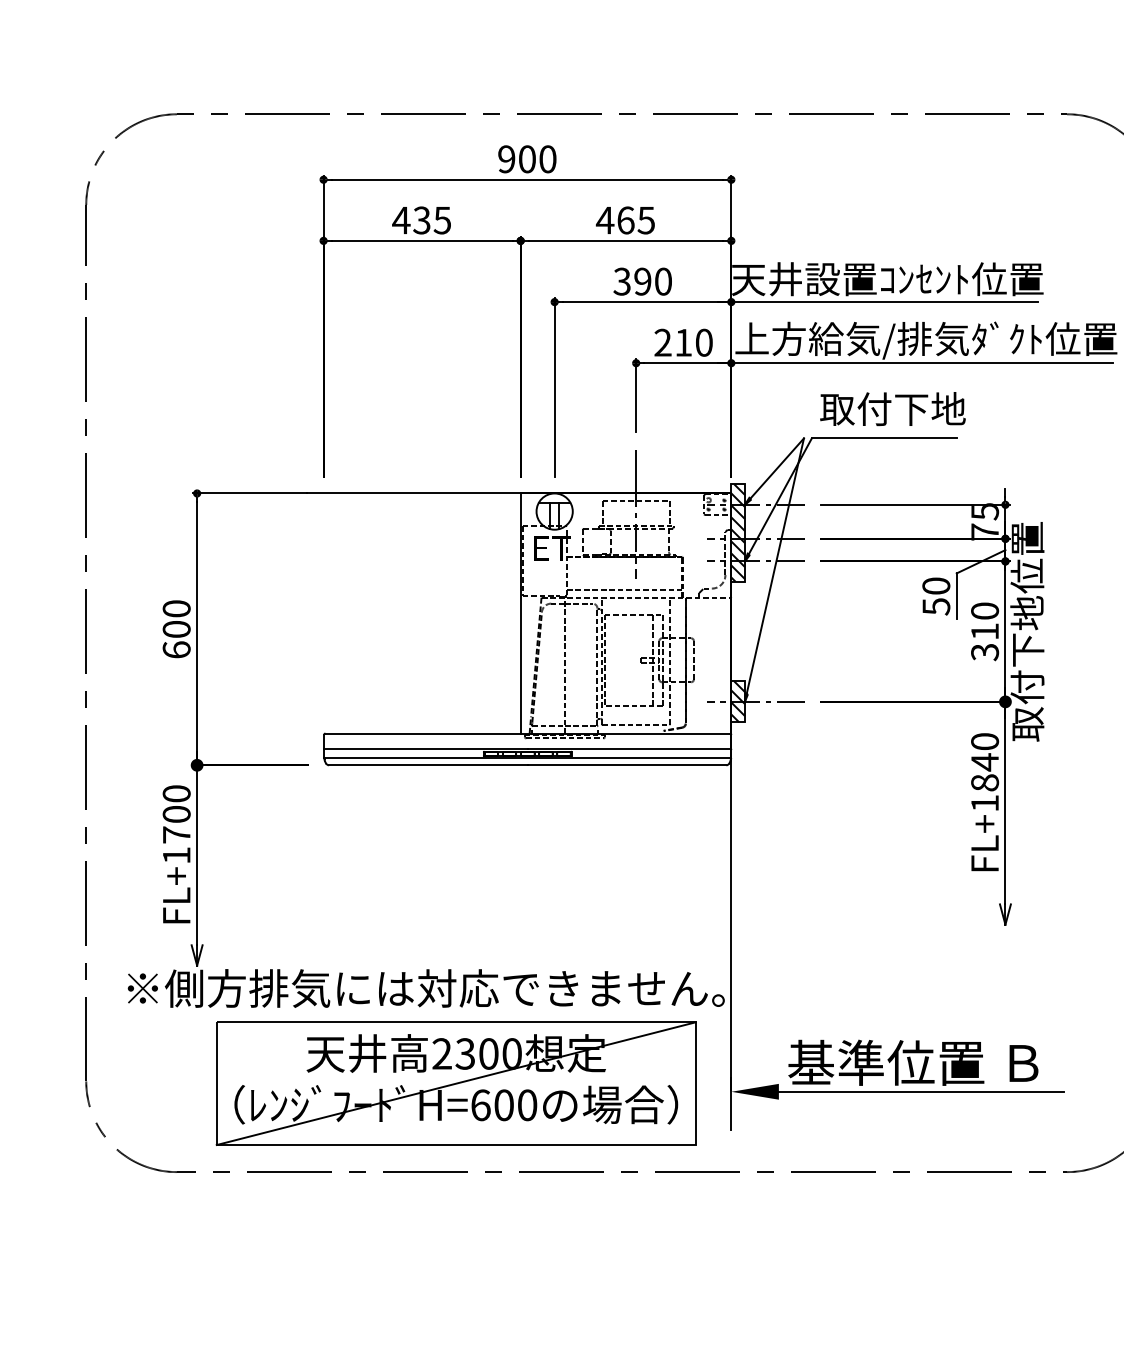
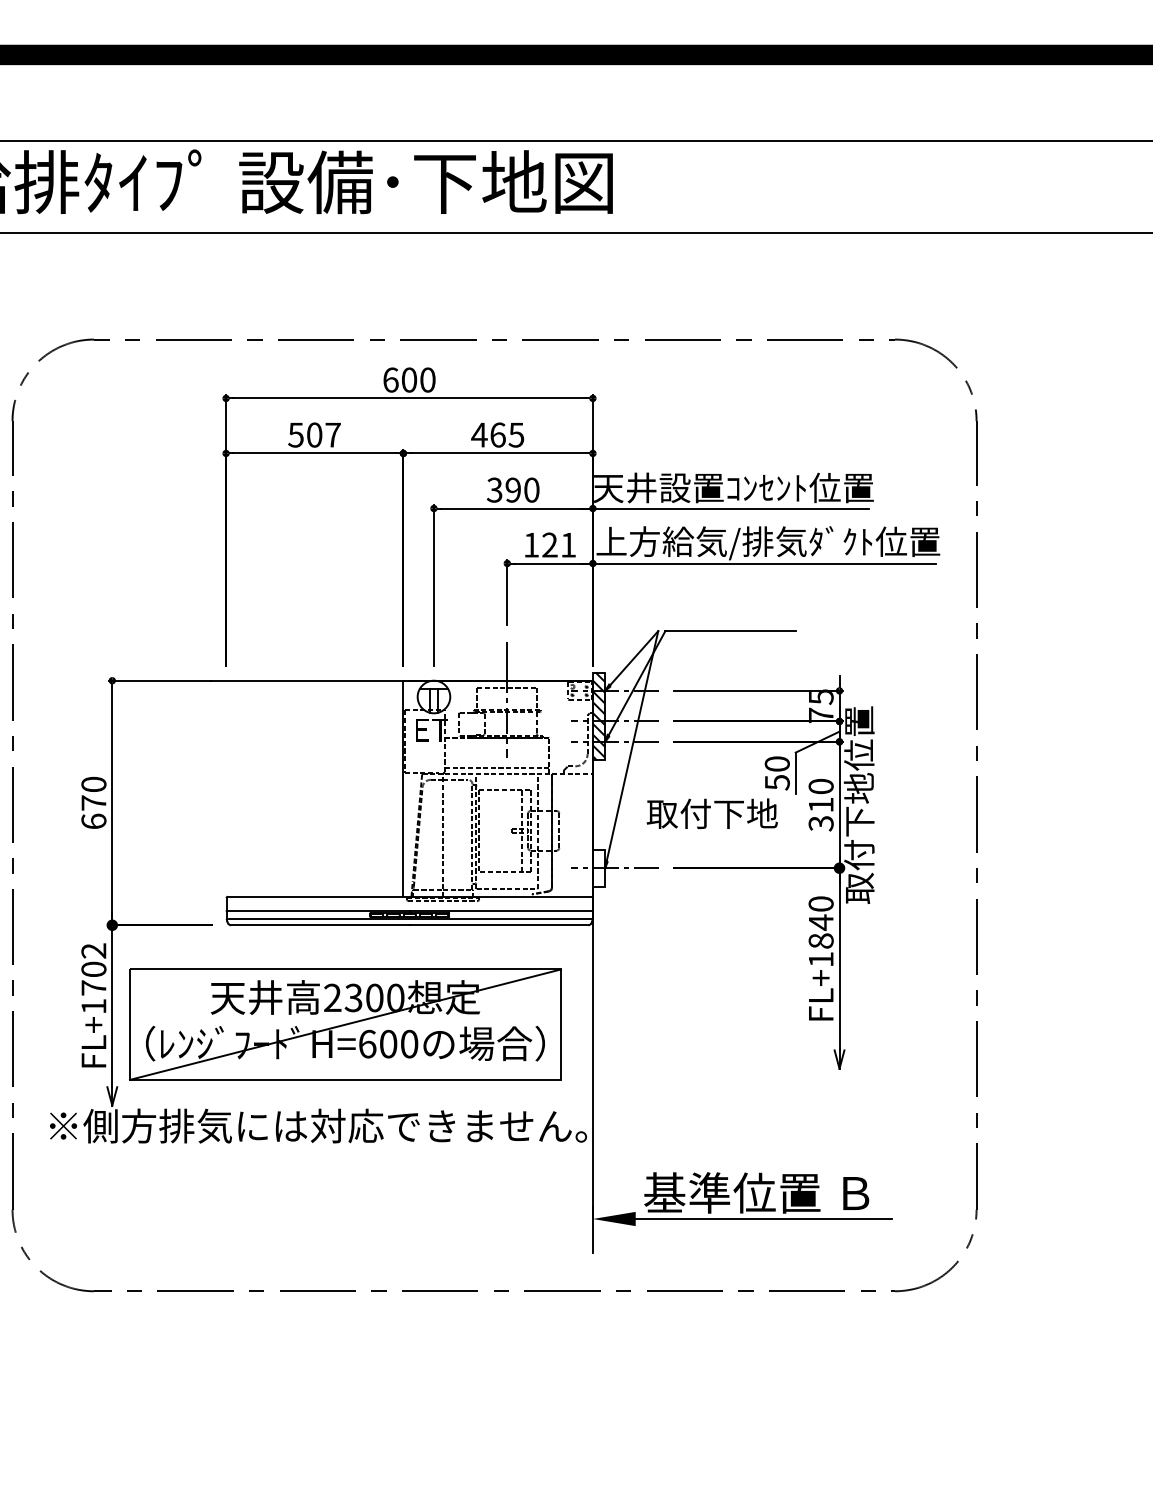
text: (506, 158) -> (390, 379), 900 -> 600
text: (420, 219) -> (313, 434), 435 -> 507
text: (683, 342) -> (549, 544), 210 -> 121
text: (892, 408) -> (711, 813), moved
text: (176, 628) -> (93, 802), 600 -> 670
hatch: (737, 701) -> (598, 867), removed
text: (176, 793) -> (93, 950), FL+1700 -> FL+1702
part: (456, 1083) -> (345, 1024), moved

